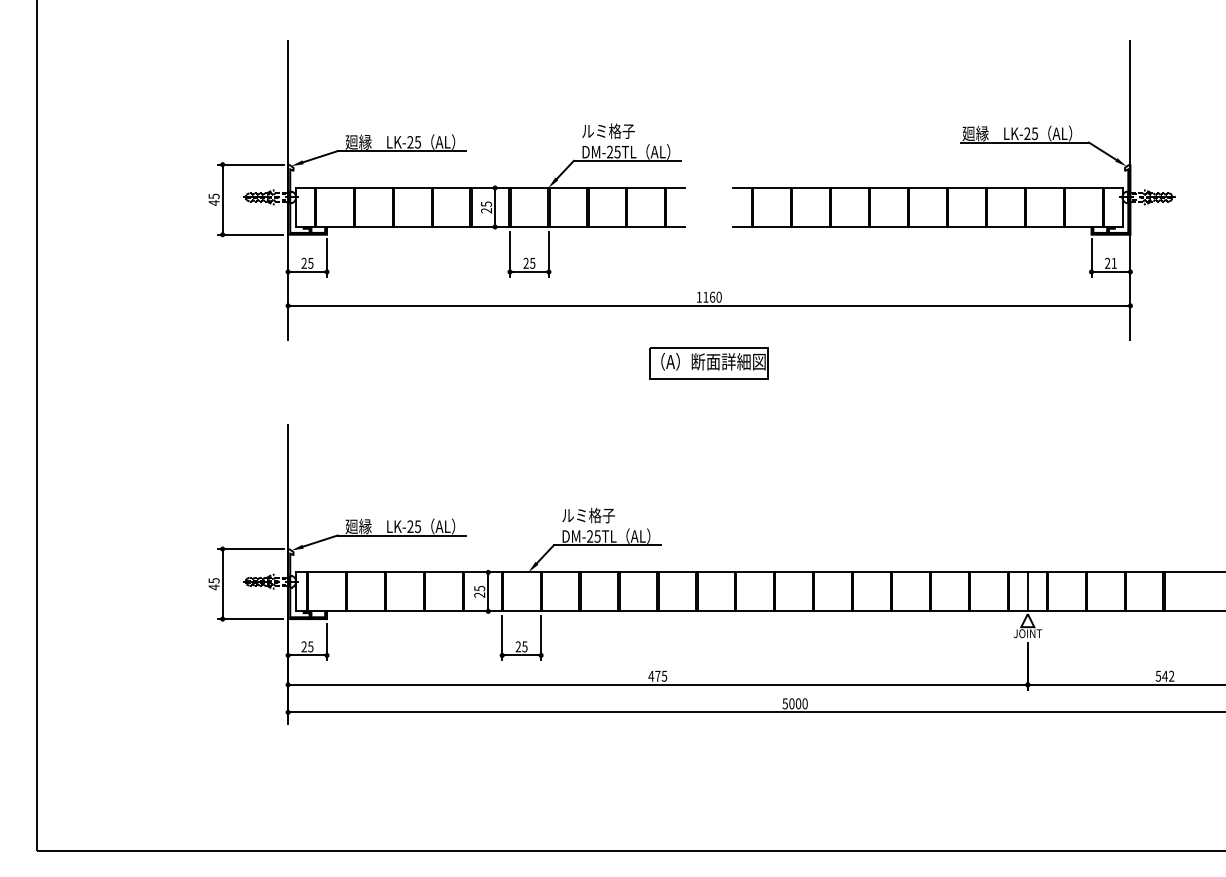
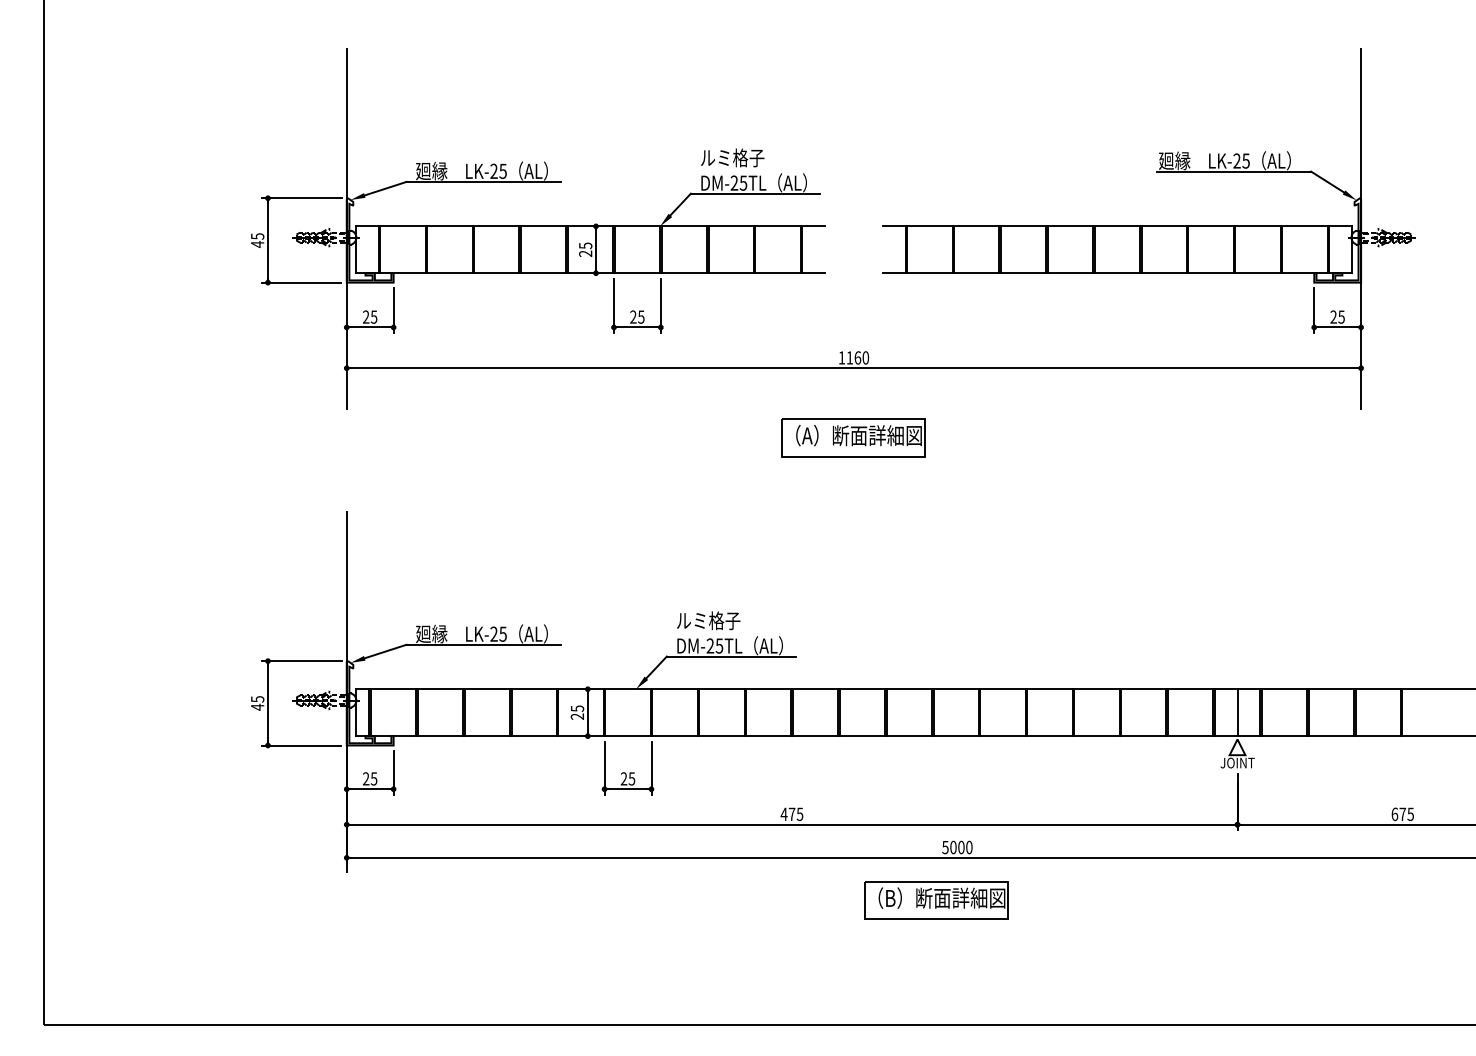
text: (1113, 263) -> (1340, 317), 21 -> 25
text: (1164, 675) -> (1402, 813), 542 -> 675
part: (777, 747) -> (936, 900), added

